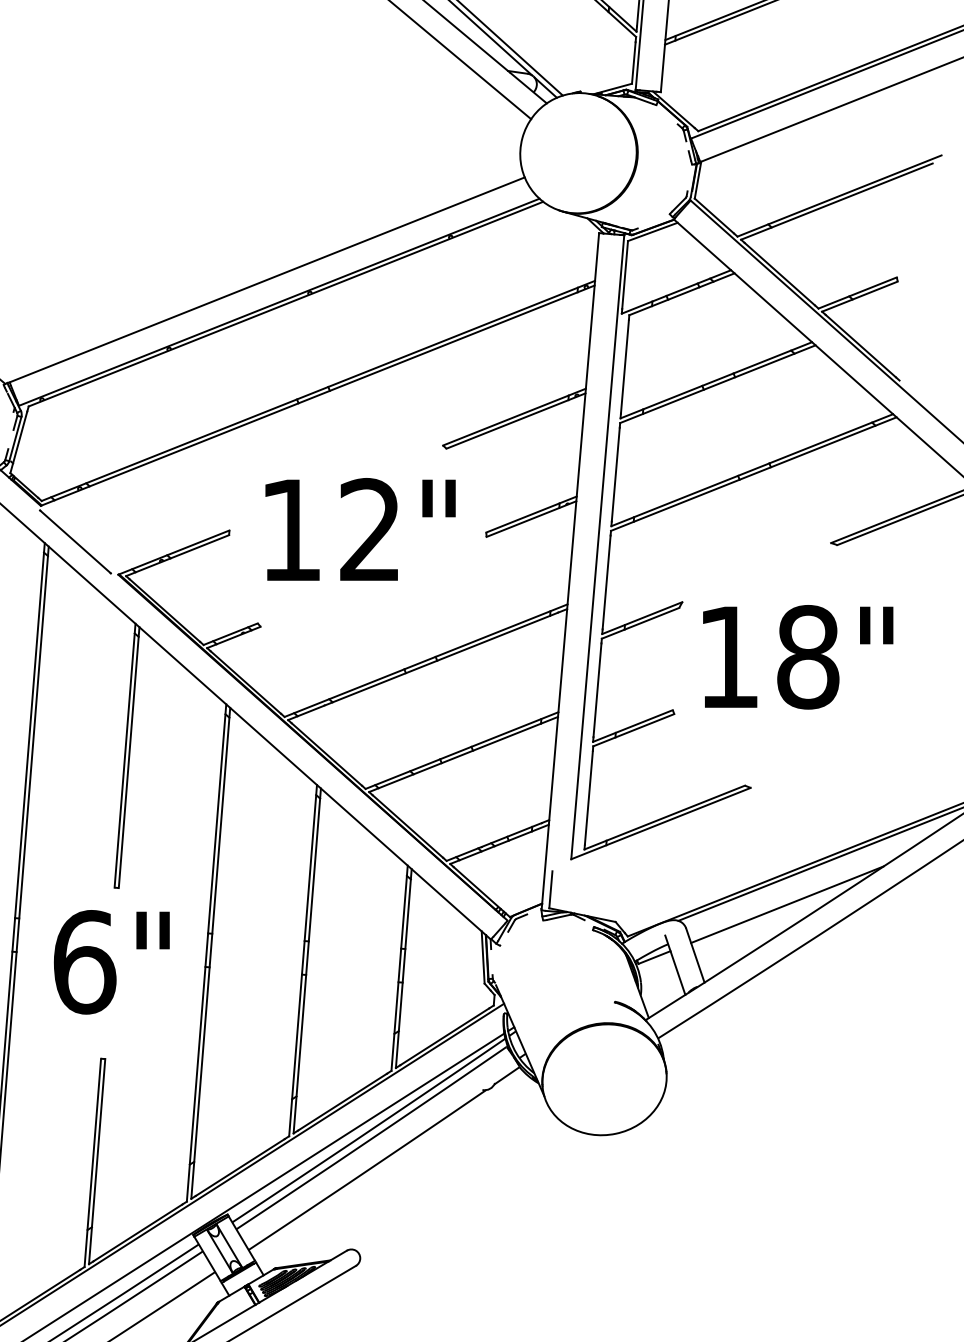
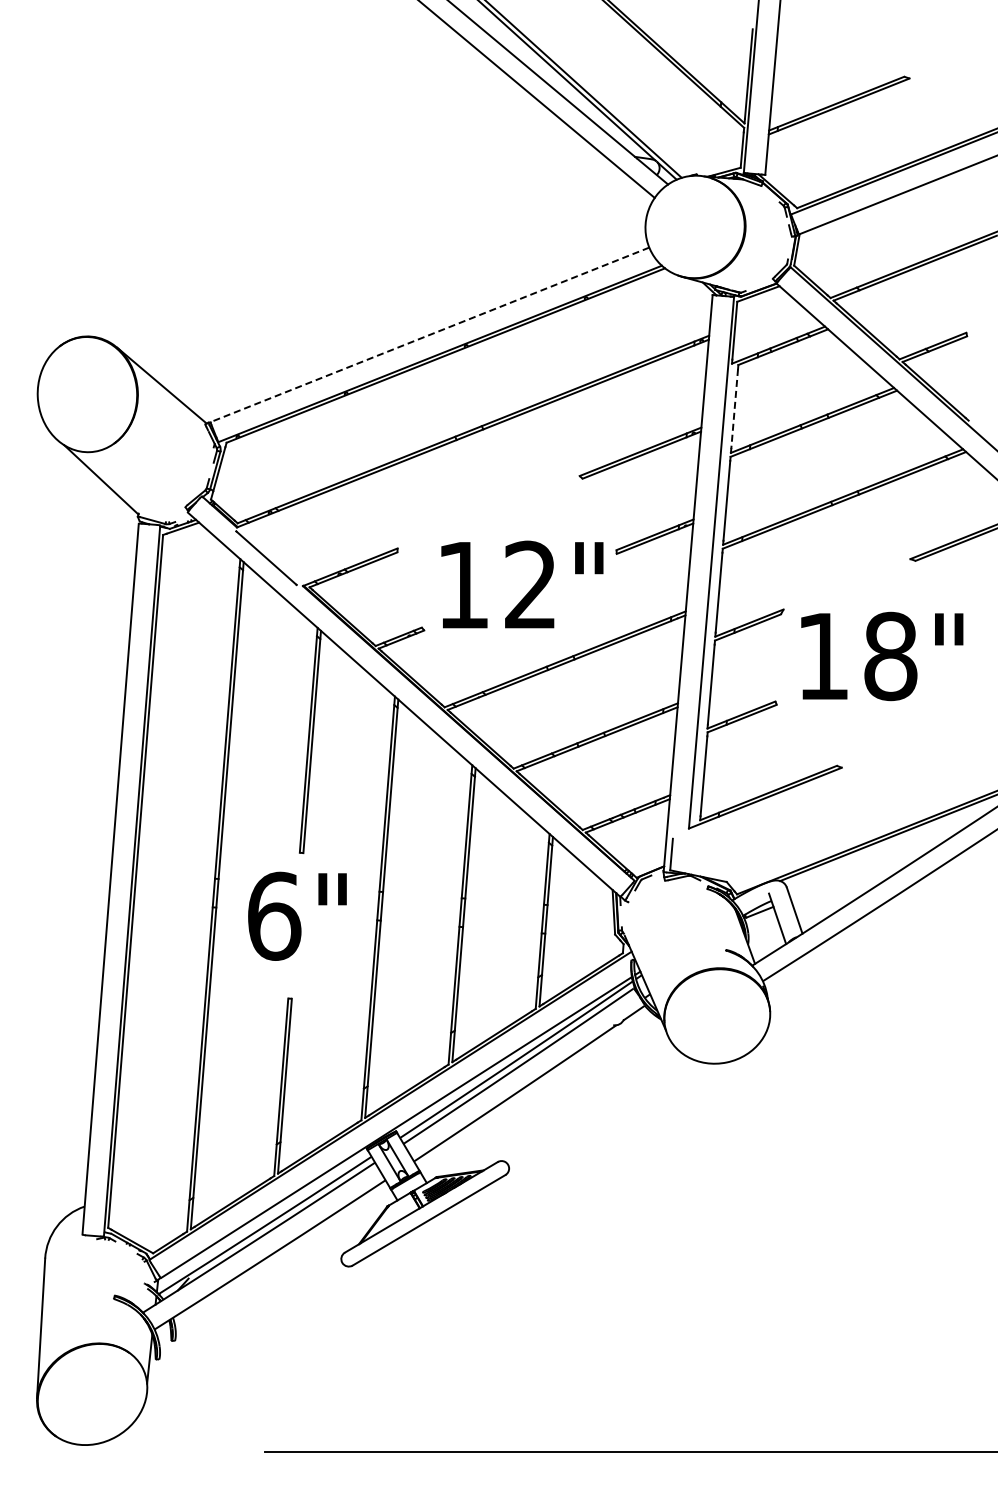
line: (266, 280) -> (429, 335), solid -> dashed
line: (624, 367) -> (734, 409), solid -> dashed
text: (360, 529) -> (522, 584), moved
line: (787, 903) -> (873, 866), removed

